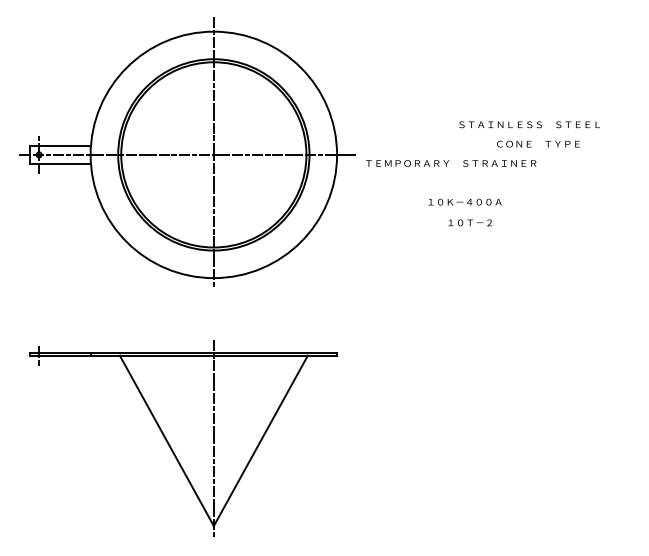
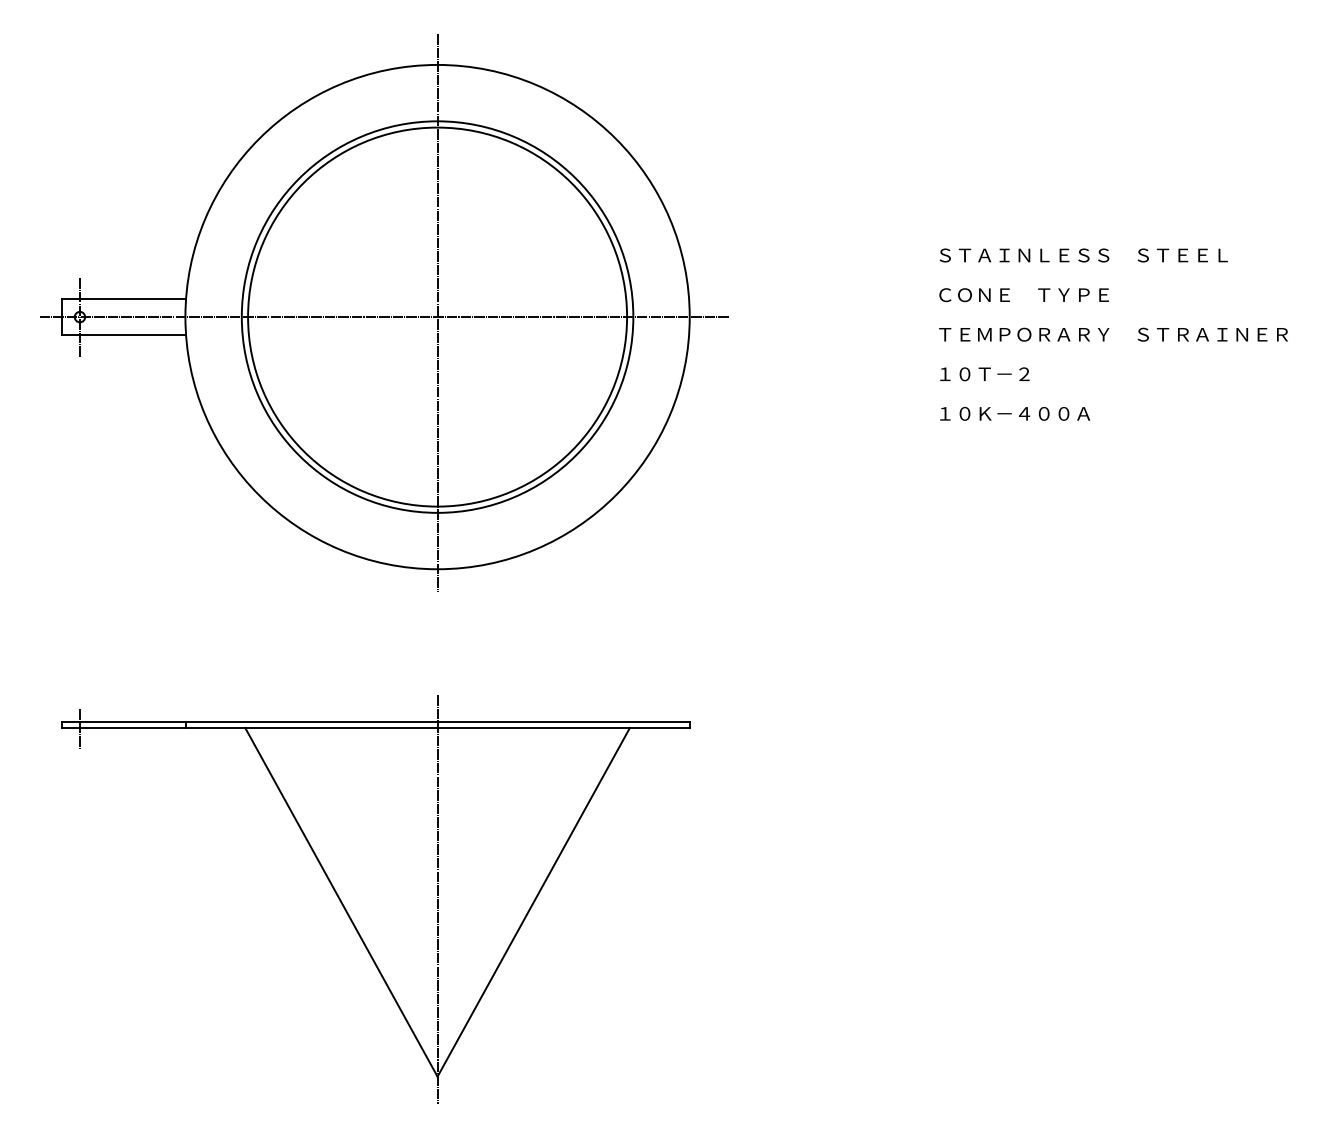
text: (538, 143) -> (1024, 293), moved
text: (451, 163) -> (1114, 334), moved
text: (464, 201) -> (1013, 412), moved
text: (469, 222) -> (983, 373), moved

